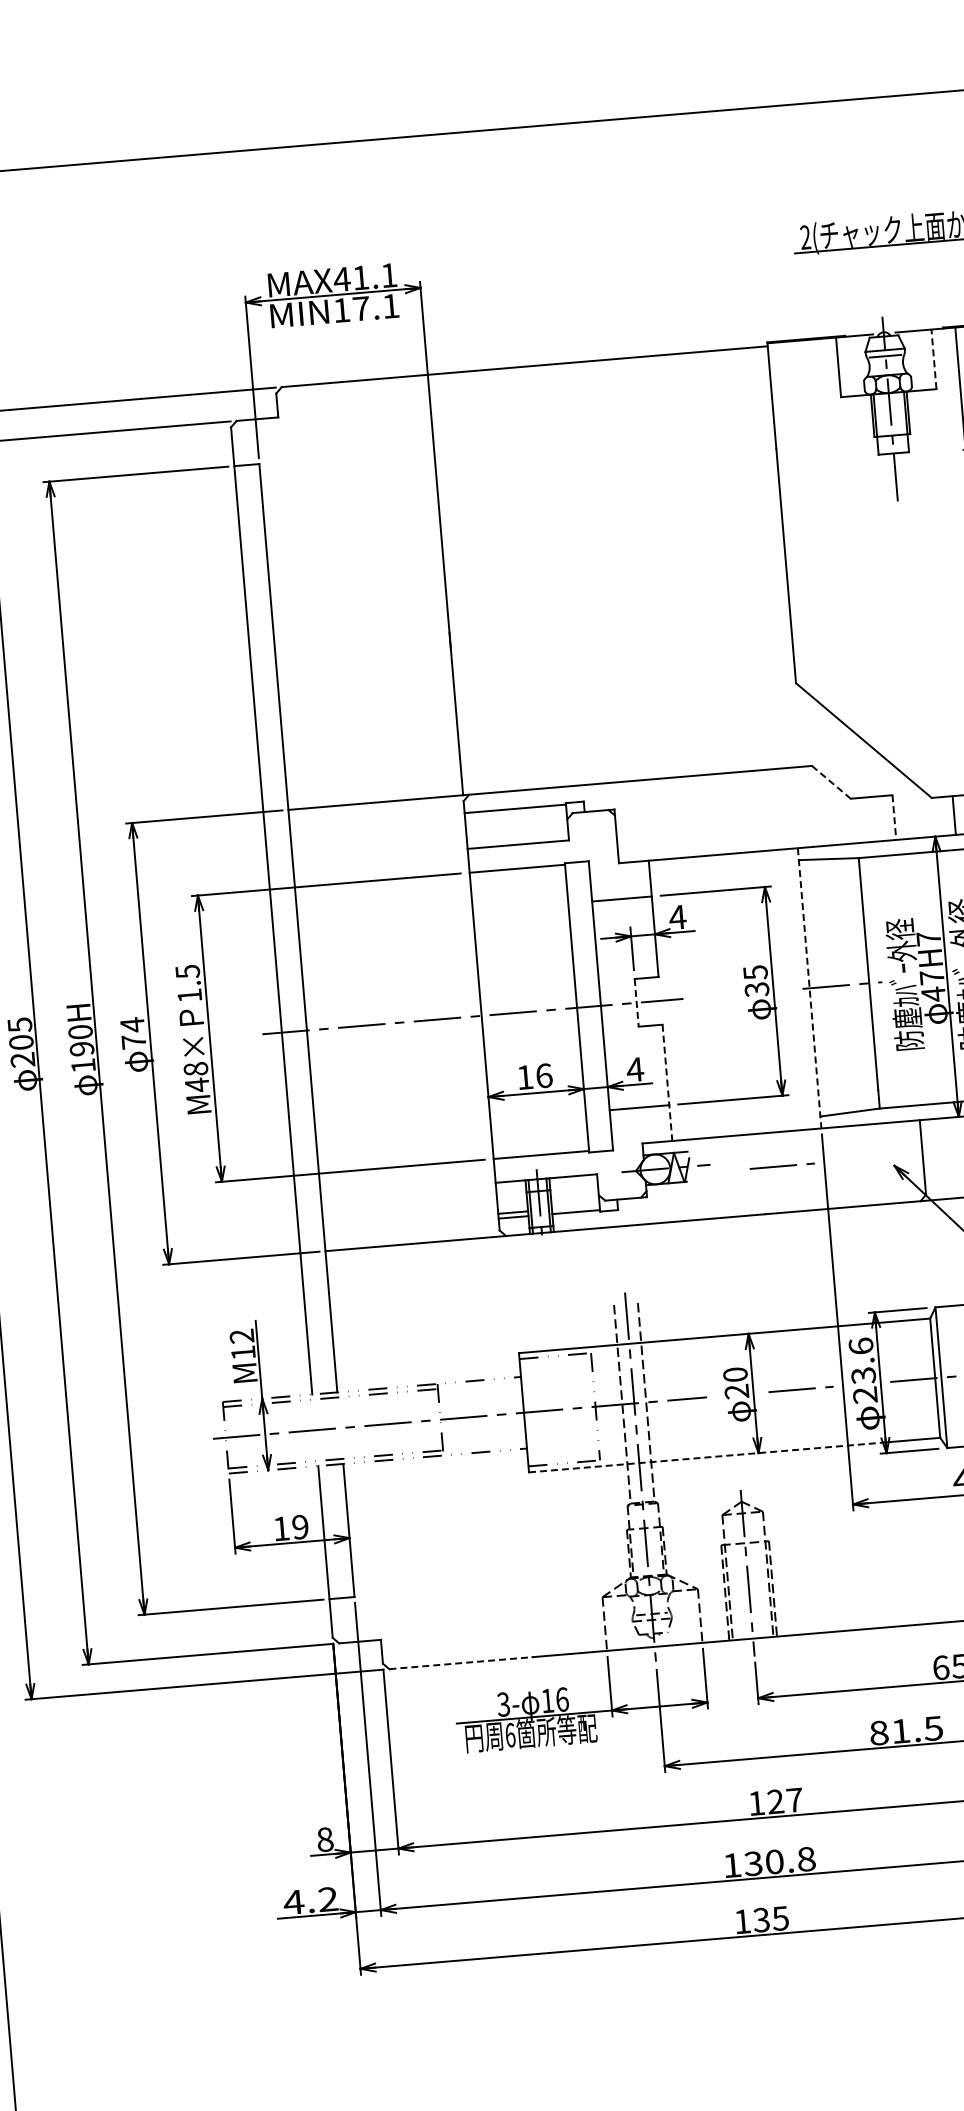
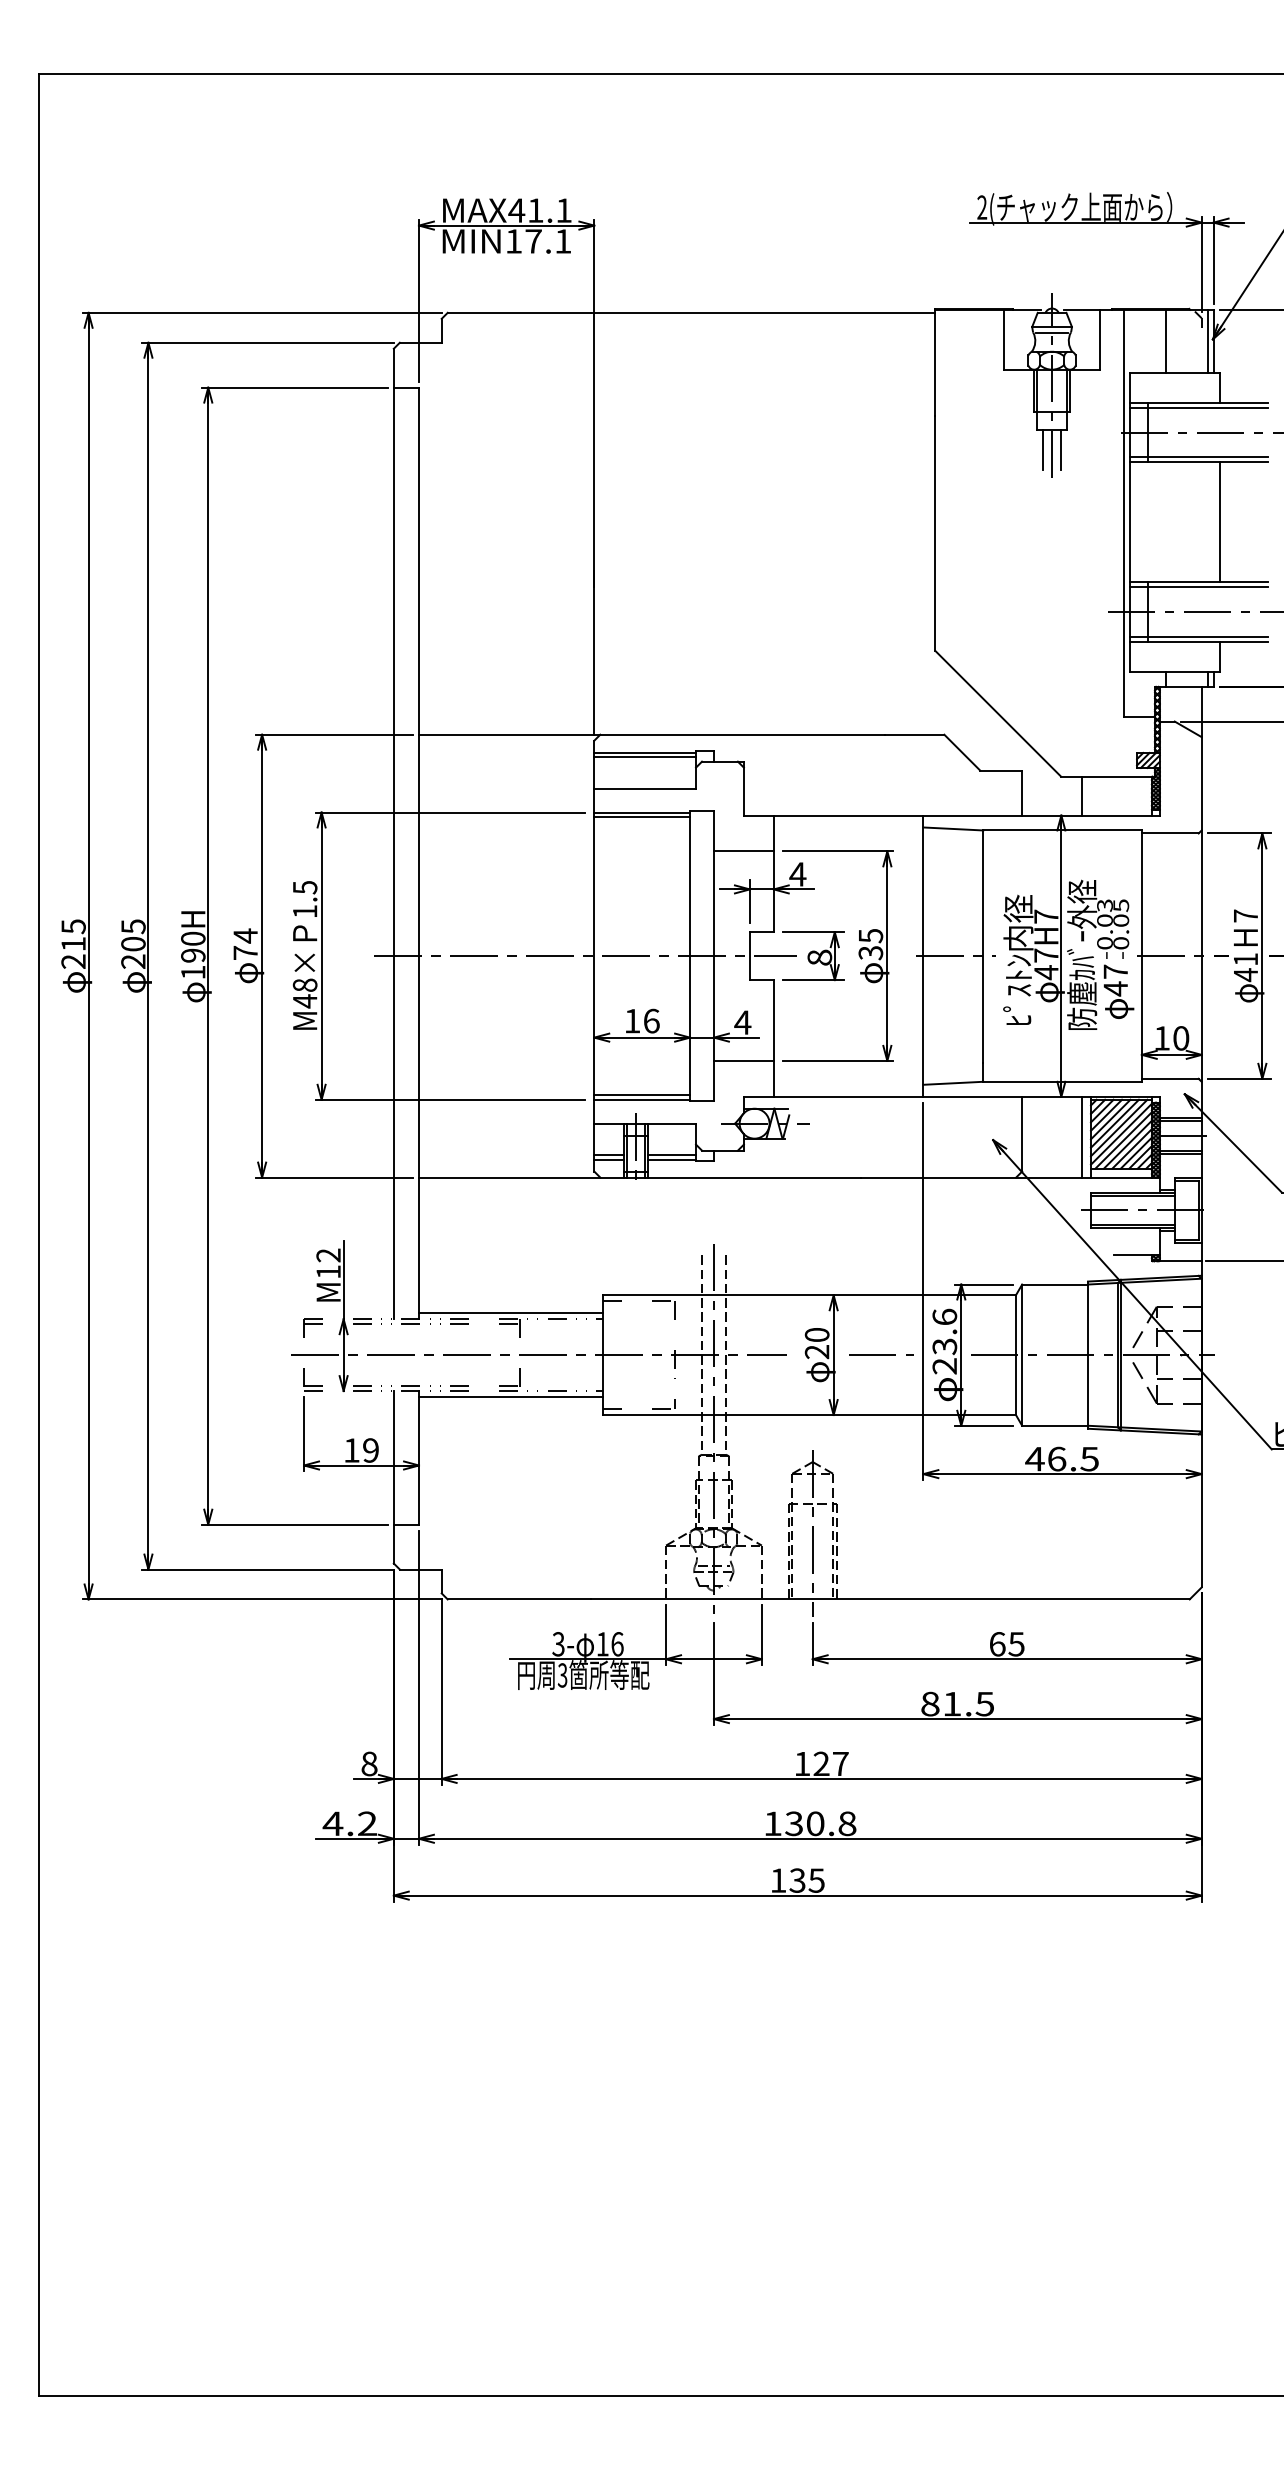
line: (933, 359) -> (1099, 339), dashed -> solid
line: (904, 471) -> (1061, 449), added
line: (886, 473) -> (1043, 449), added
line: (831, 783) -> (962, 753), dashed -> solid
line: (516, 813) -> (645, 757), added
line: (894, 817) -> (1022, 793), dashed -> solid
line: (518, 873) -> (642, 817), added
text: (904, 983) -> (1018, 959), 防塵ｶﾊﾞｰ外径 -> ﾋﾟｽﾄﾝ内径
line: (809, 988) -> (923, 956), dashed -> solid
part: (700, 997) -> (813, 956), added
line: (636, 1003) -> (749, 956), dashed -> solid
line: (667, 1082) -> (773, 1038), dashed -> solid
line: (541, 1149) -> (642, 1094), added
line: (782, 1165) -> (881, 1130), removed
line: (576, 1206) -> (672, 1154), added
line: (428, 1378) -> (510, 1313), added
line: (706, 1456) -> (781, 1414), dashed -> solid
line: (435, 1462) -> (510, 1397), added
line: (460, 1663) -> (519, 1599), dashed -> solid
text: (510, 1735) -> (562, 1675), 6 -> 3

